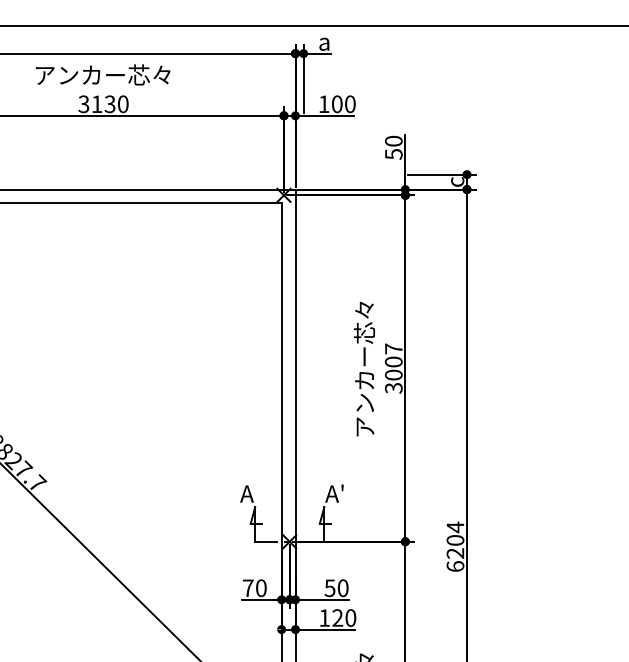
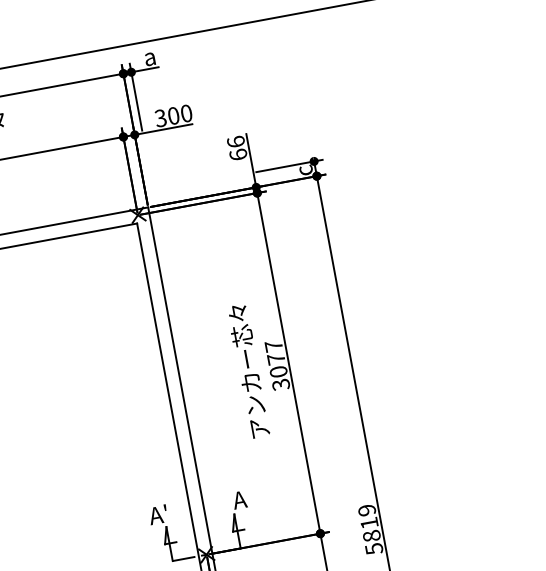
text: (323, 104) -> (160, 118), 100 -> 300
text: (393, 147) -> (236, 148), 50 -> 66
text: (393, 361) -> (275, 358), 3007 -> 3077
text: (257, 487) -> (165, 507), A -> A'
text: (342, 487) -> (248, 491), A' -> A
text: (455, 546) -> (370, 529), 6204 -> 5819

